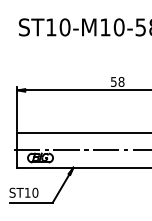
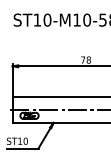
text: (113, 81) -> (82, 59), 58 -> 78

